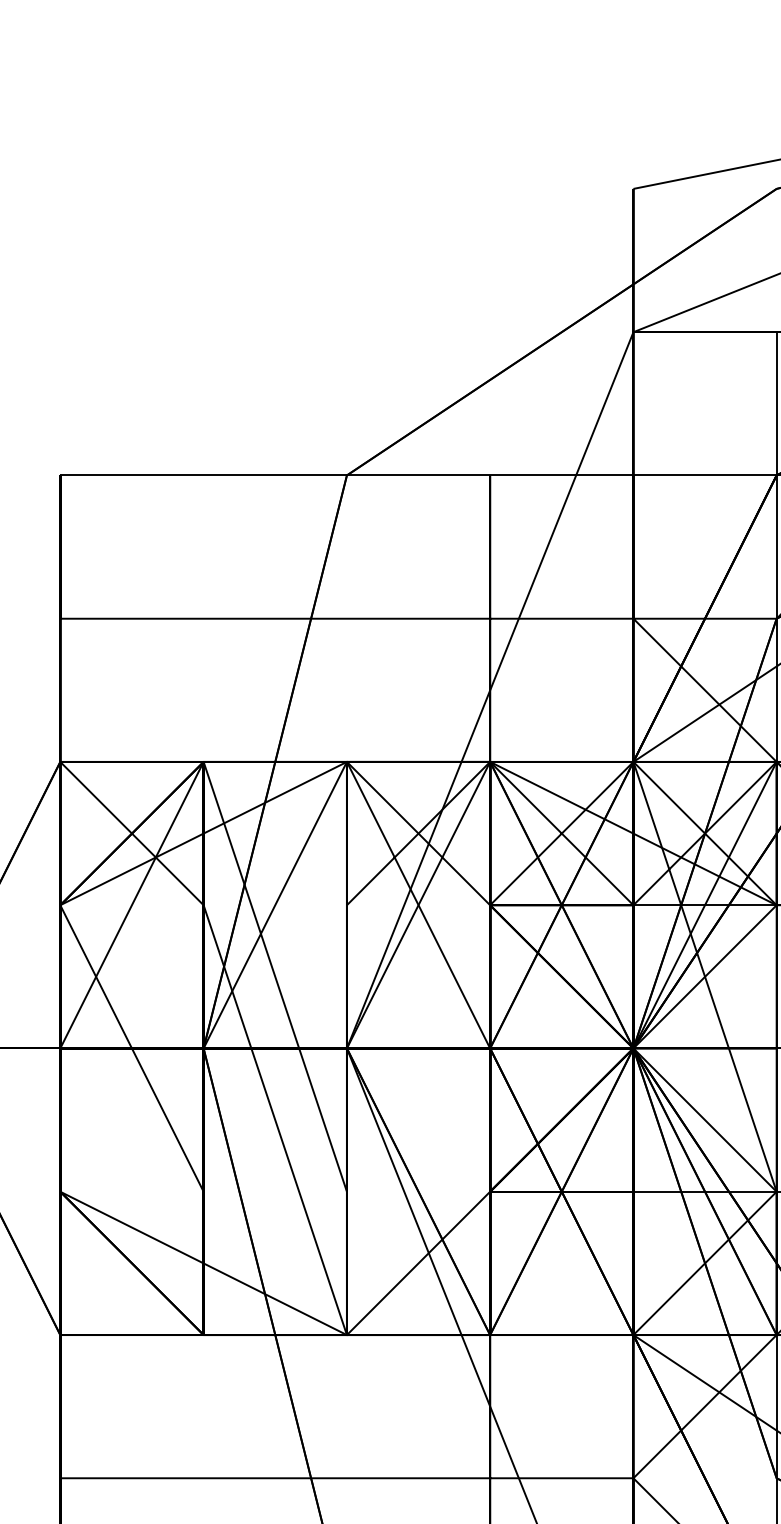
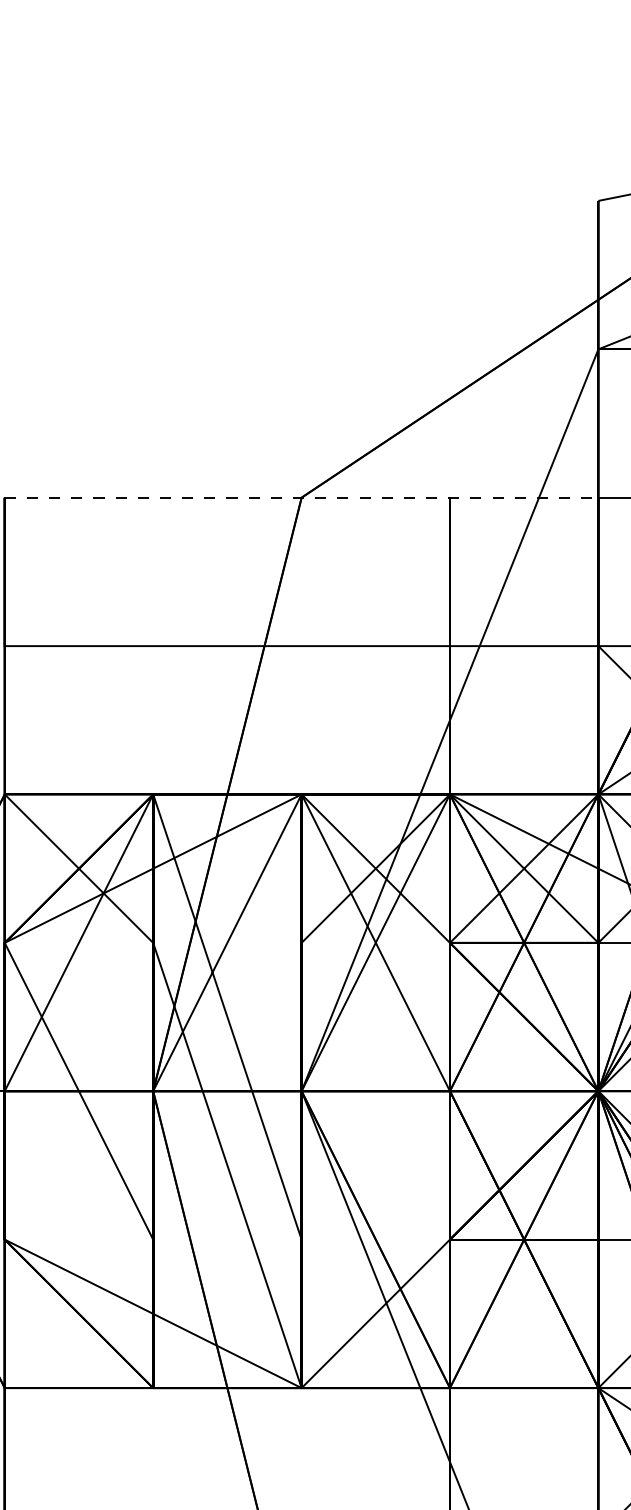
line: (348, 475) -> (303, 497), solid -> dashed

